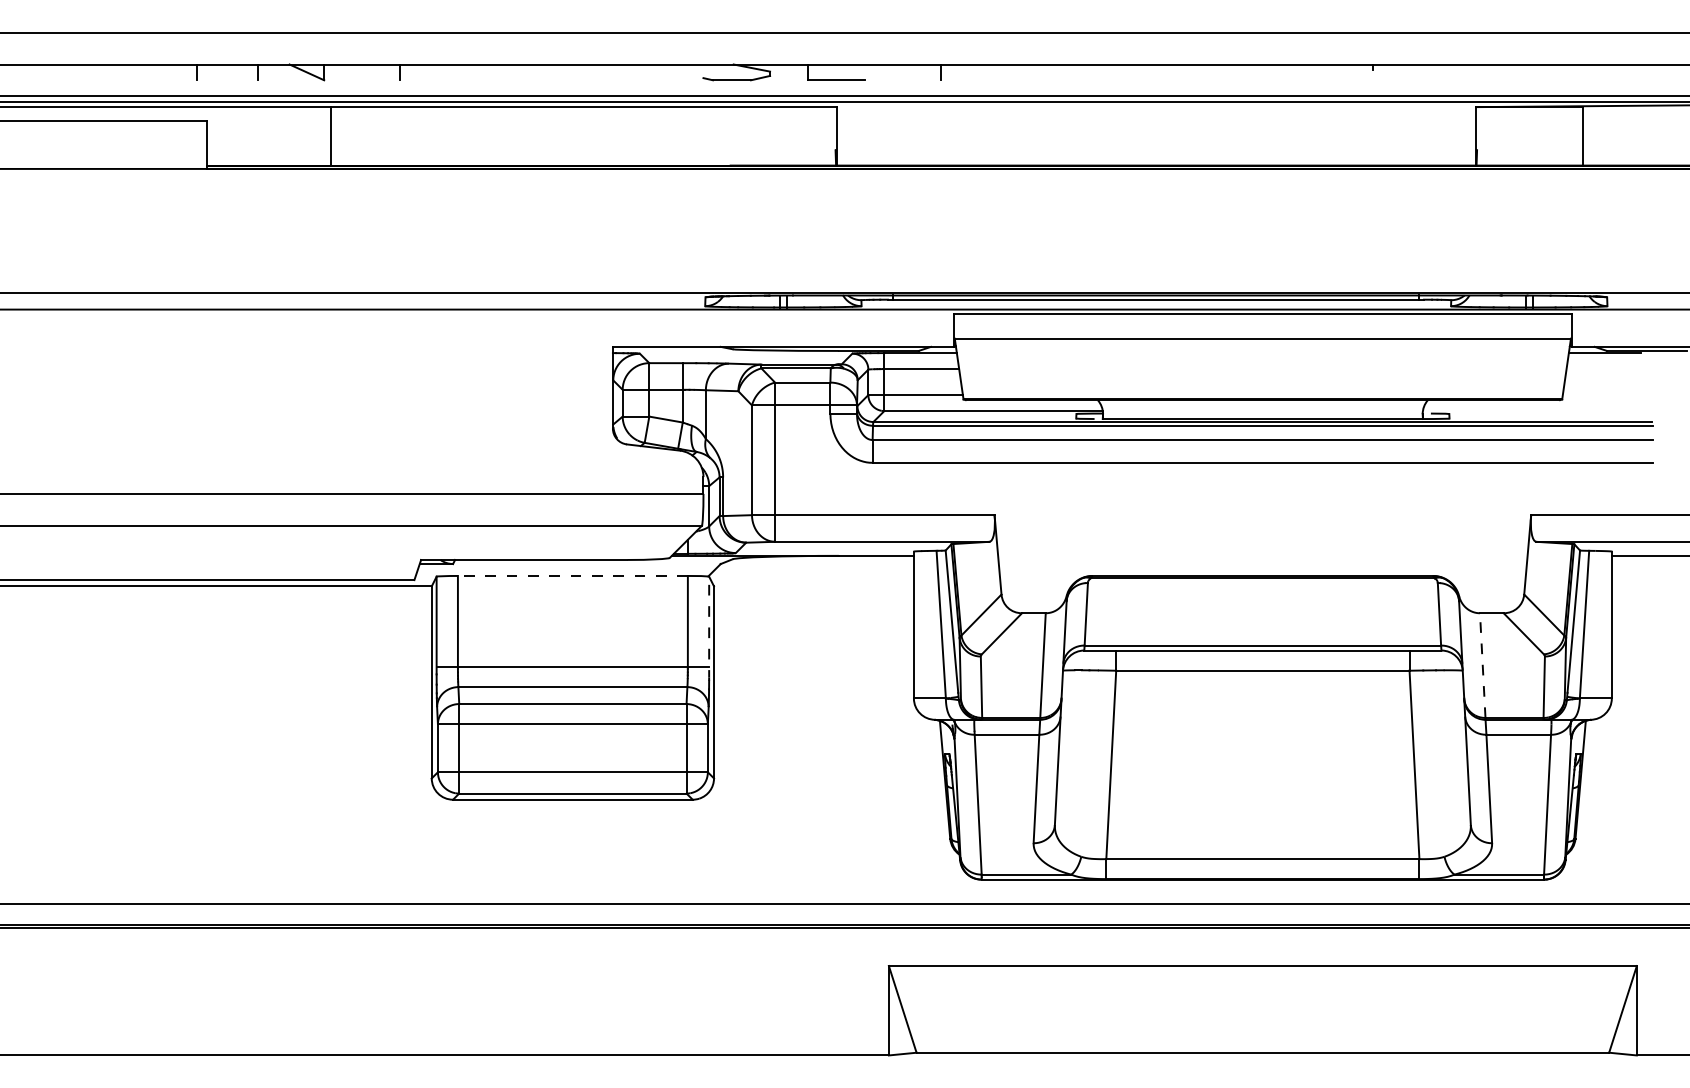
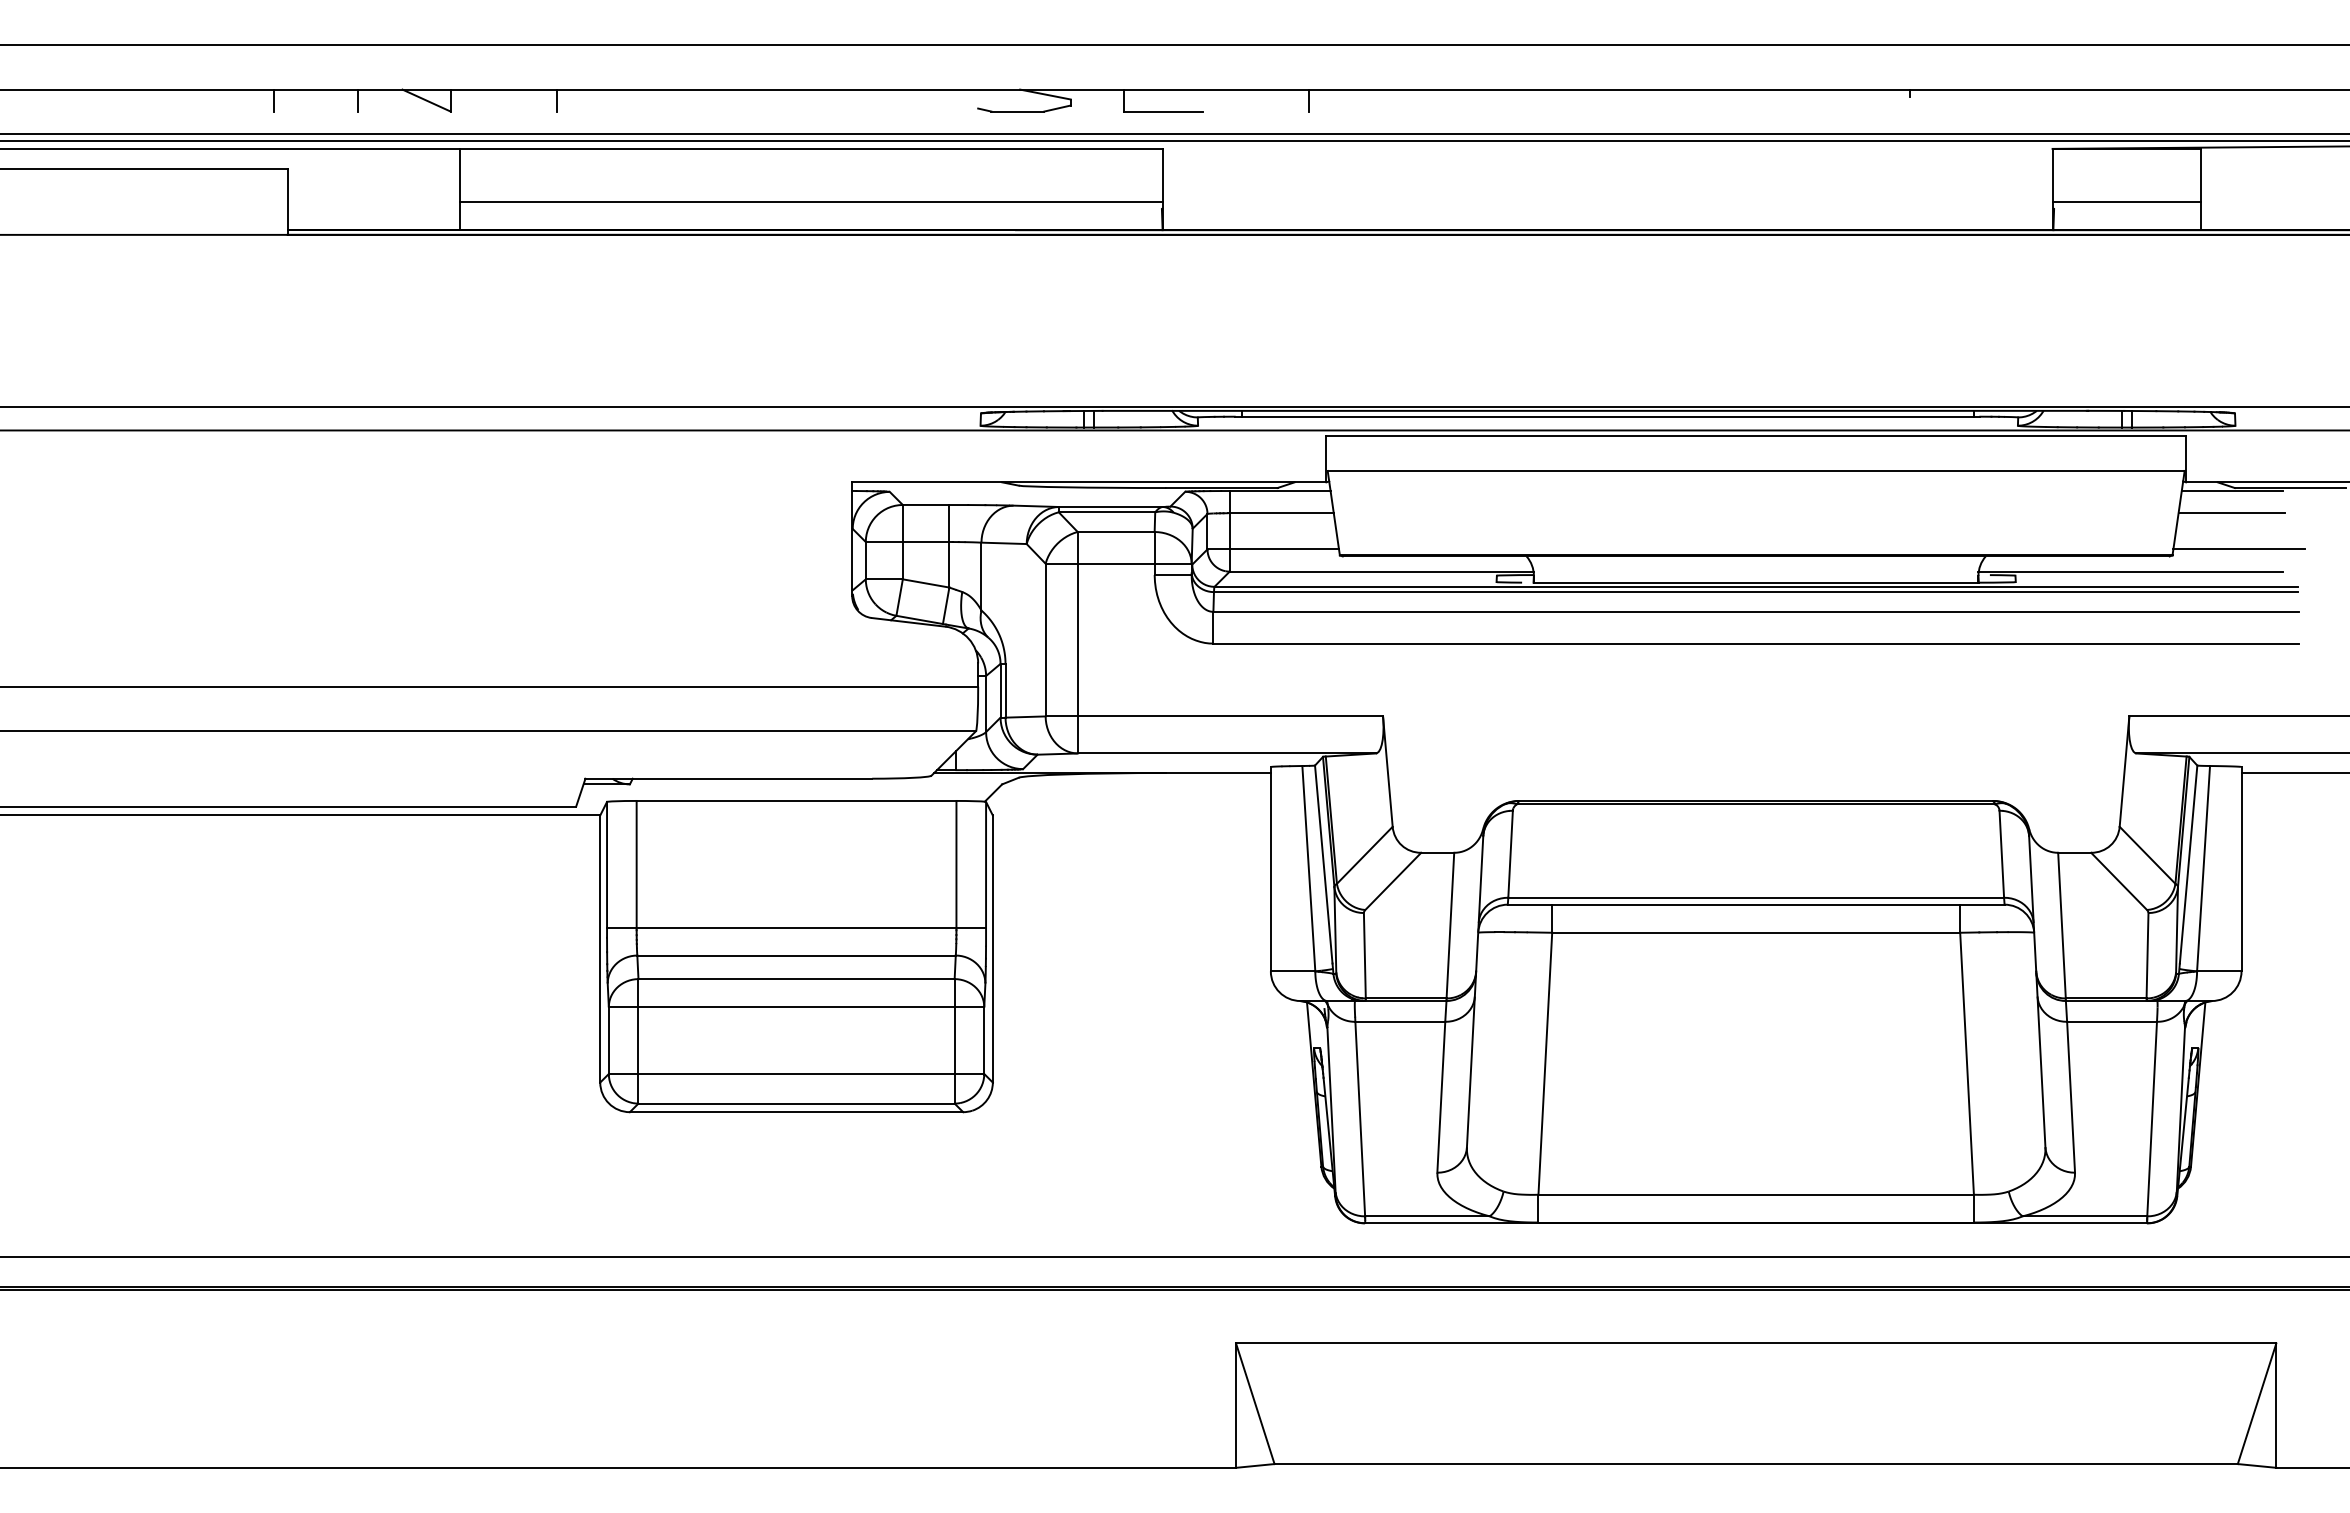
line: (583, 144) -> (811, 201), added
line: (1529, 144) -> (2126, 201), added
line: (1604, 369) -> (2231, 513), added
line: (1609, 395) -> (2238, 549), added
line: (1532, 410) -> (2130, 571), added
line: (572, 575) -> (796, 800), dashed -> solid
line: (709, 628) -> (986, 874), dashed -> solid
line: (1482, 665) -> (2061, 925), dashed -> solid

